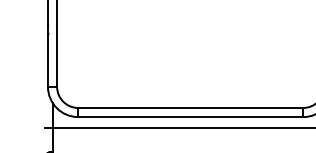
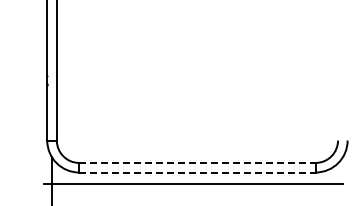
line: (190, 107) -> (197, 162), solid -> dashed
line: (190, 117) -> (197, 172), solid -> dashed

